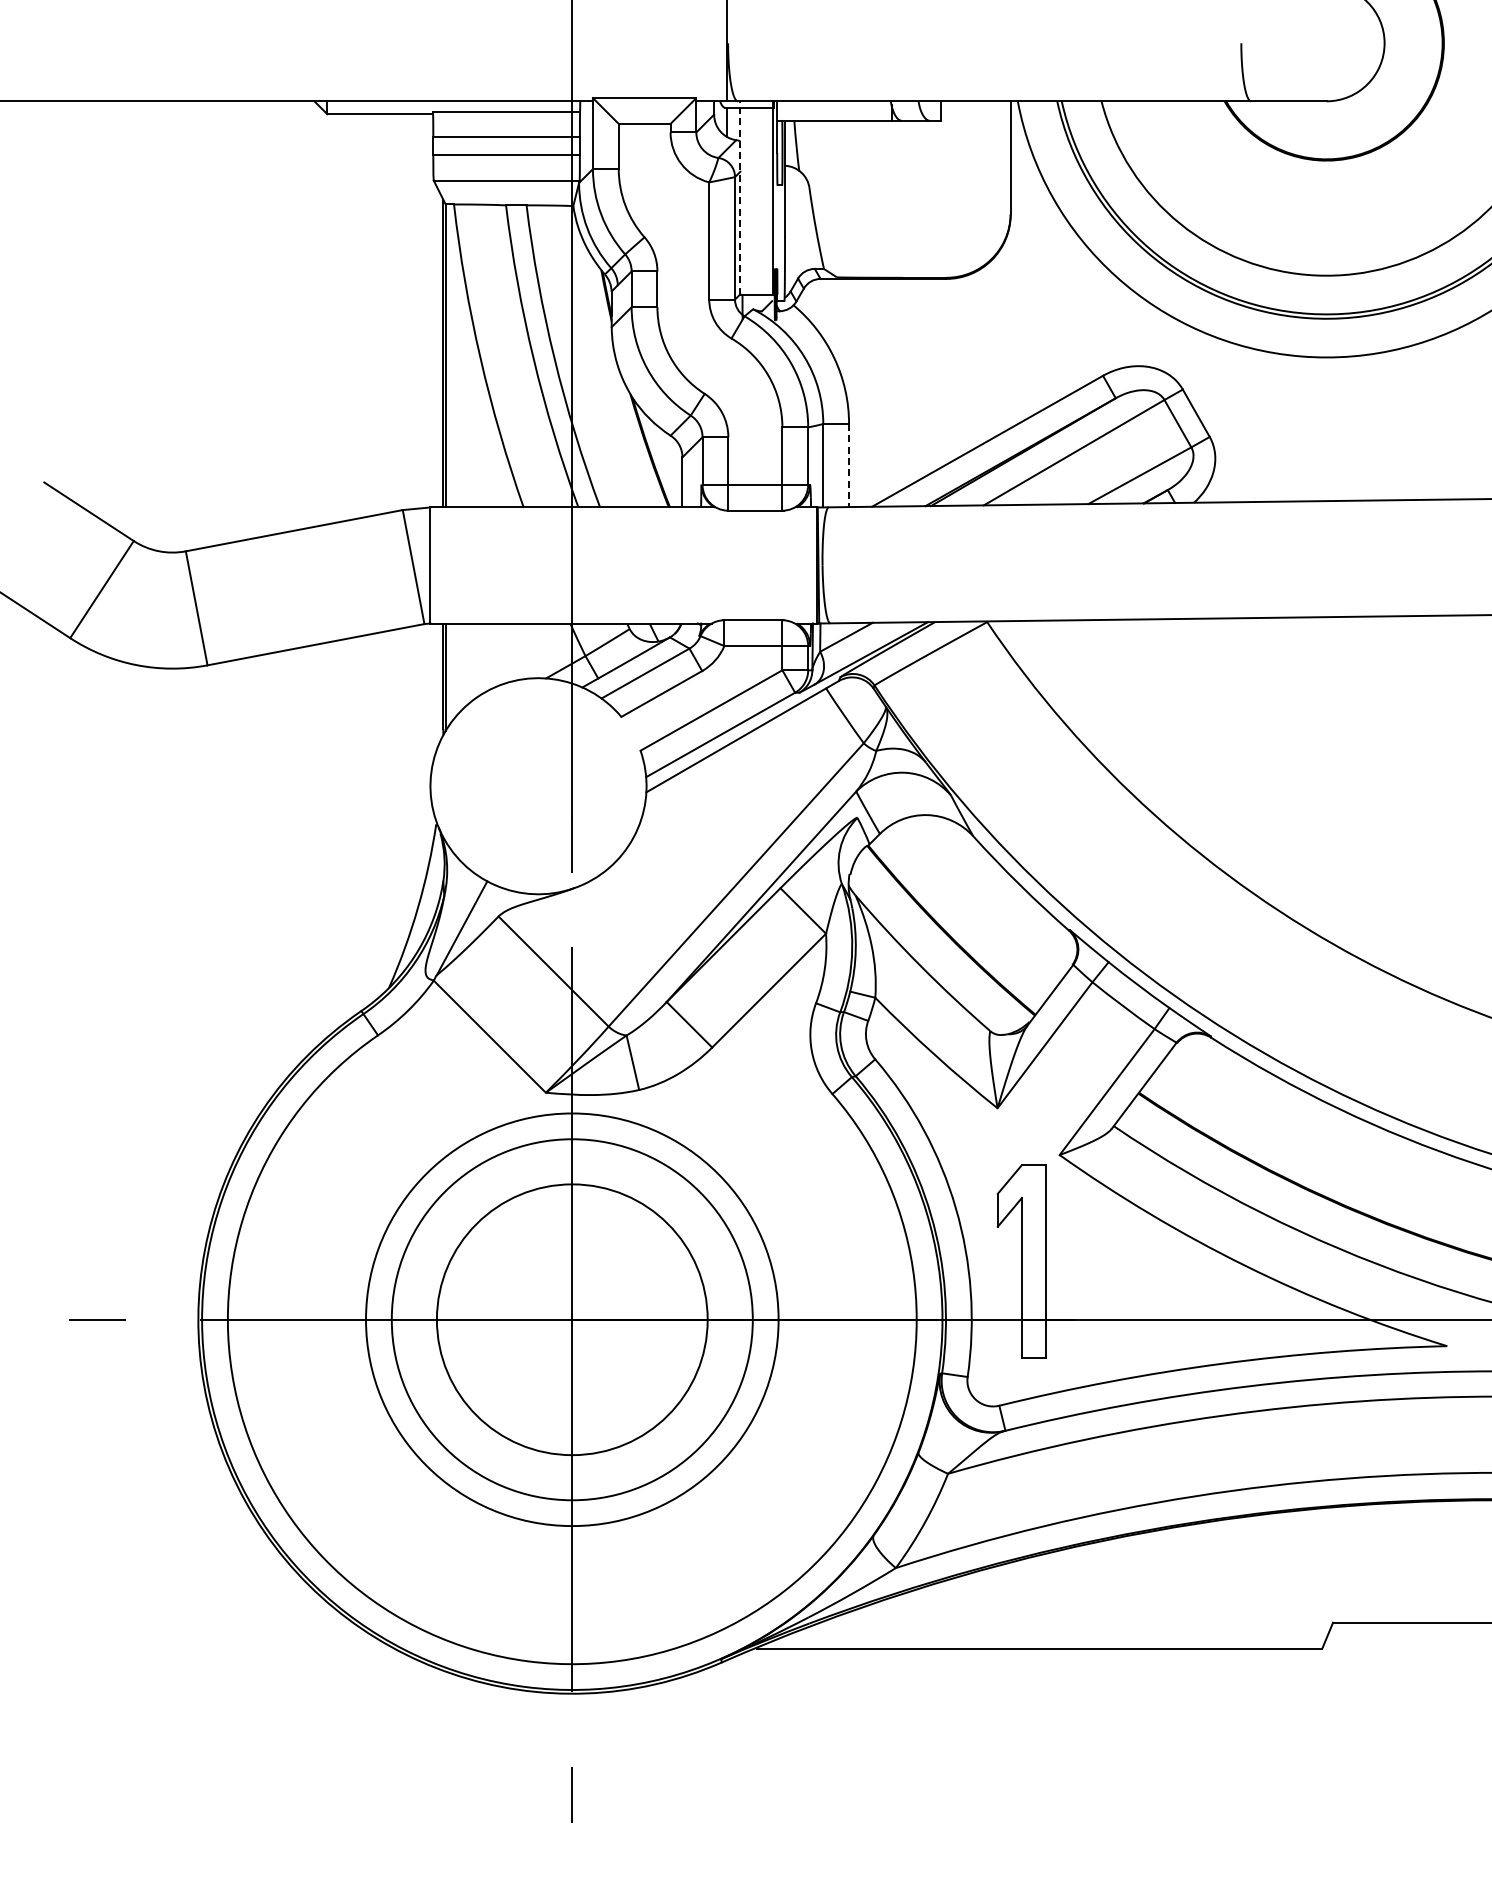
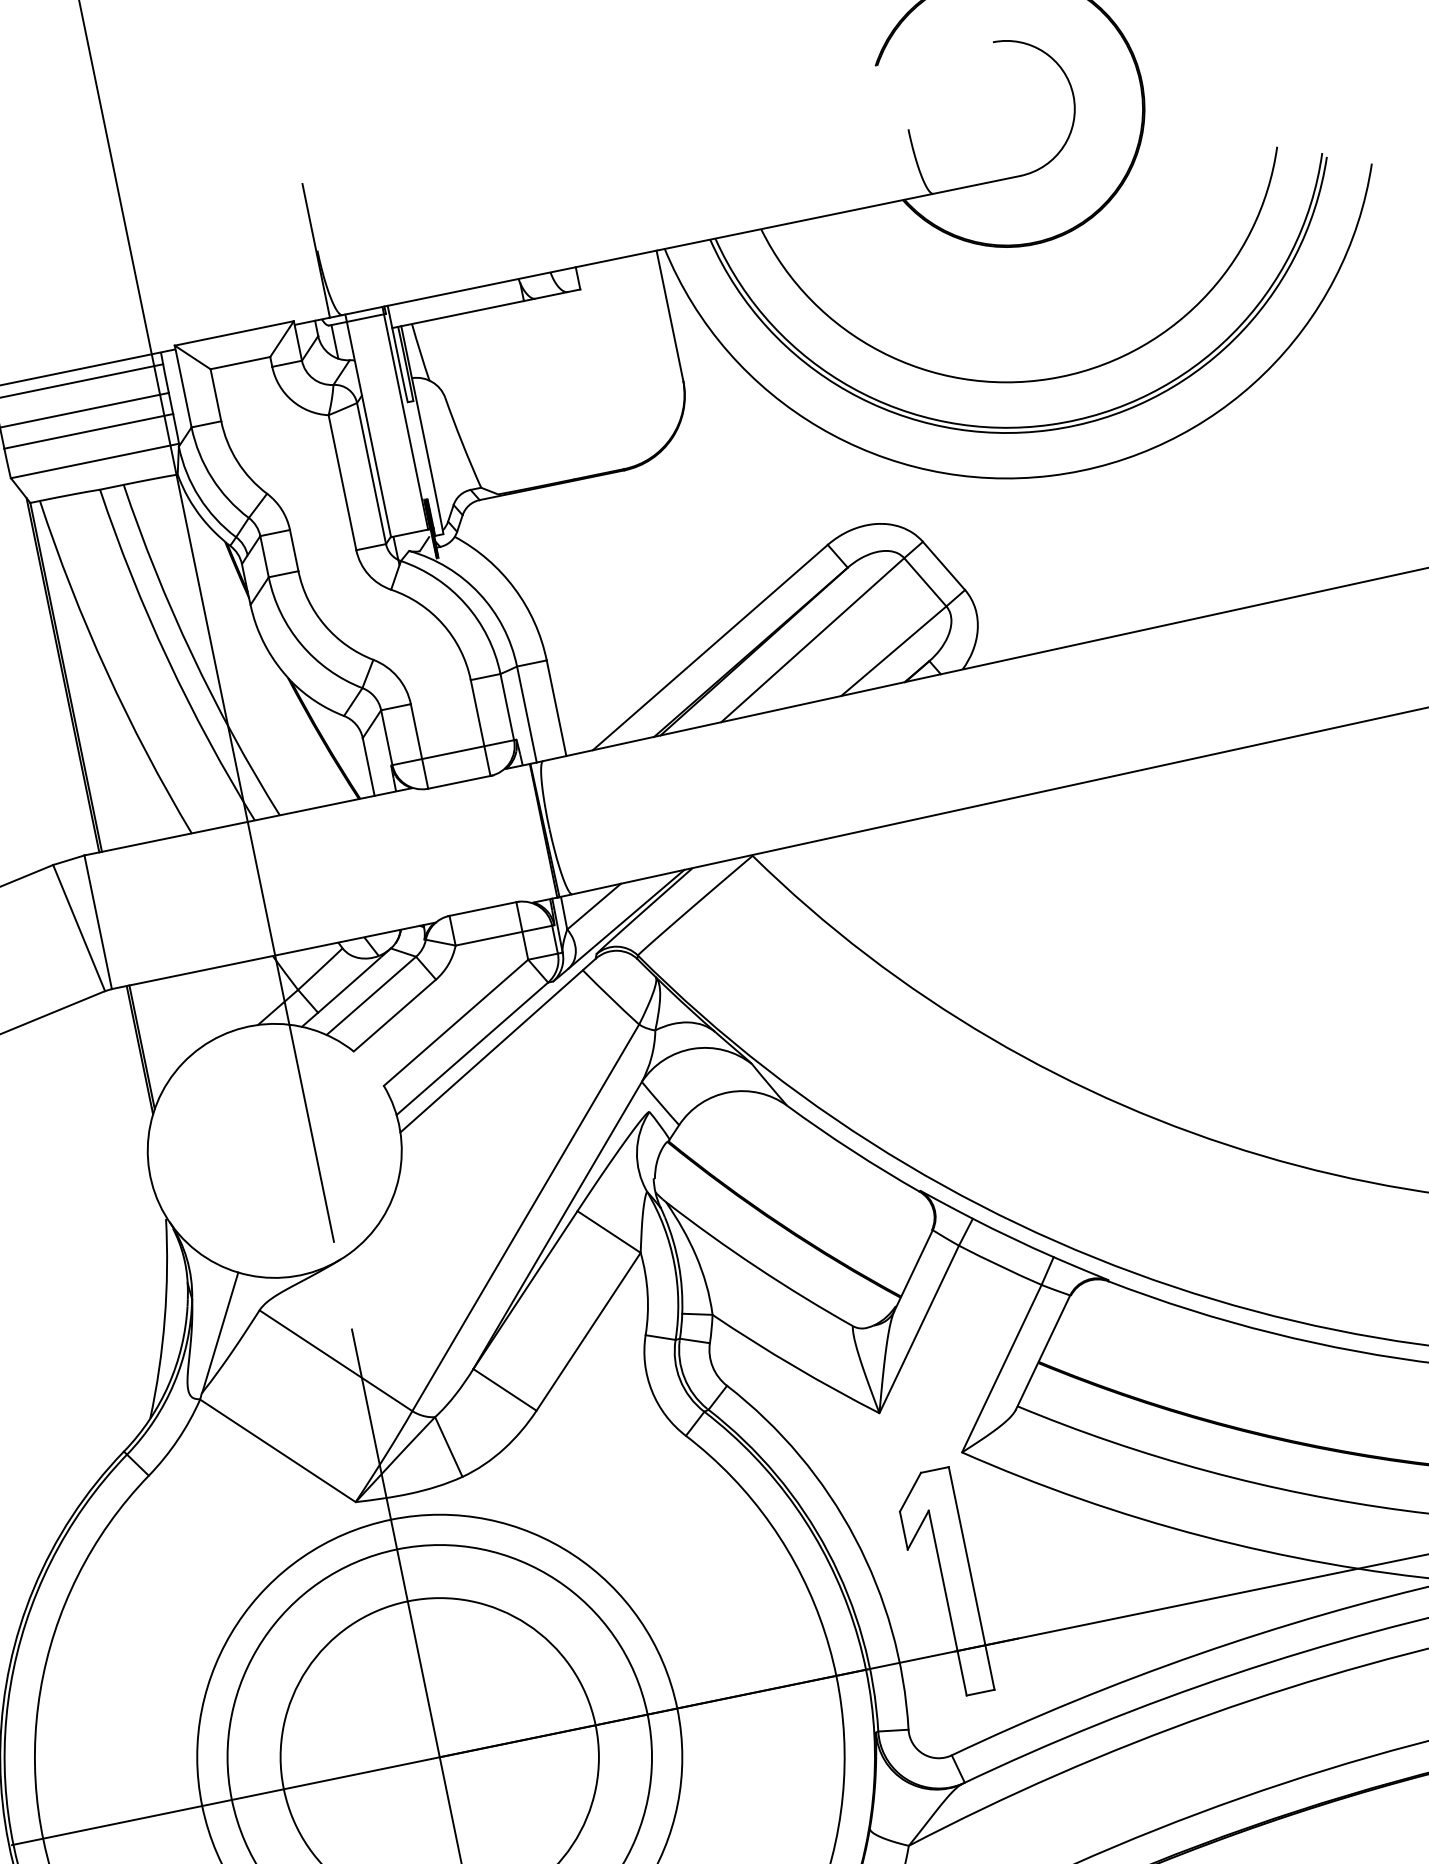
line: (740, 198) -> (368, 426), dashed -> solid
line: (849, 465) -> (557, 708), dashed -> solid

